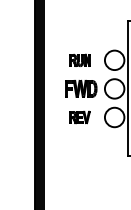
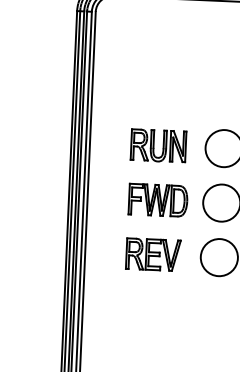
part: (80, 60) -> (158, 146), size x1.43
part: (79, 117) -> (152, 254), size x1.43

